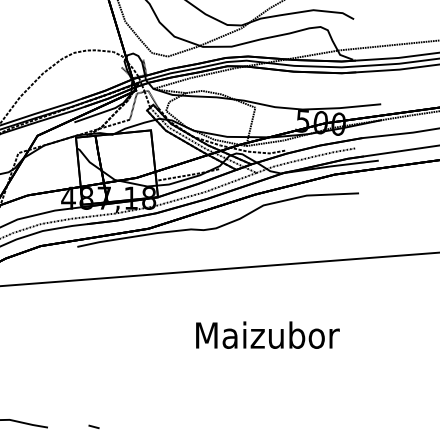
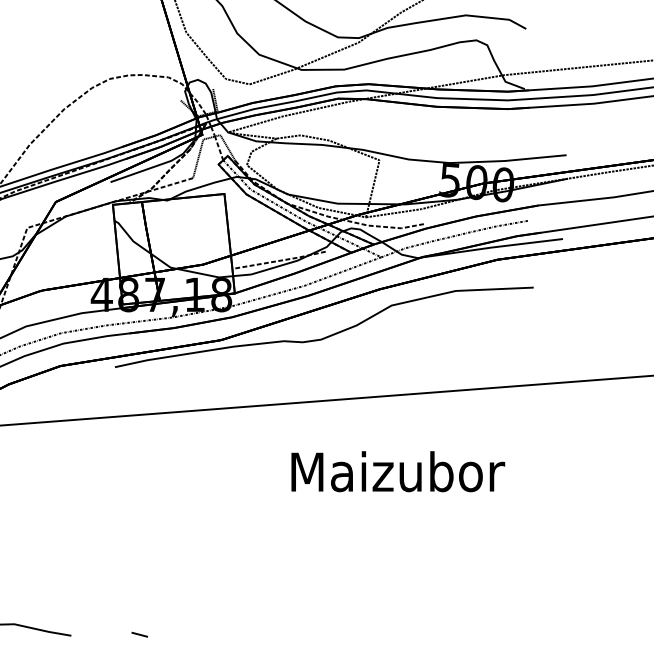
text: (267, 334) -> (397, 470), moved

